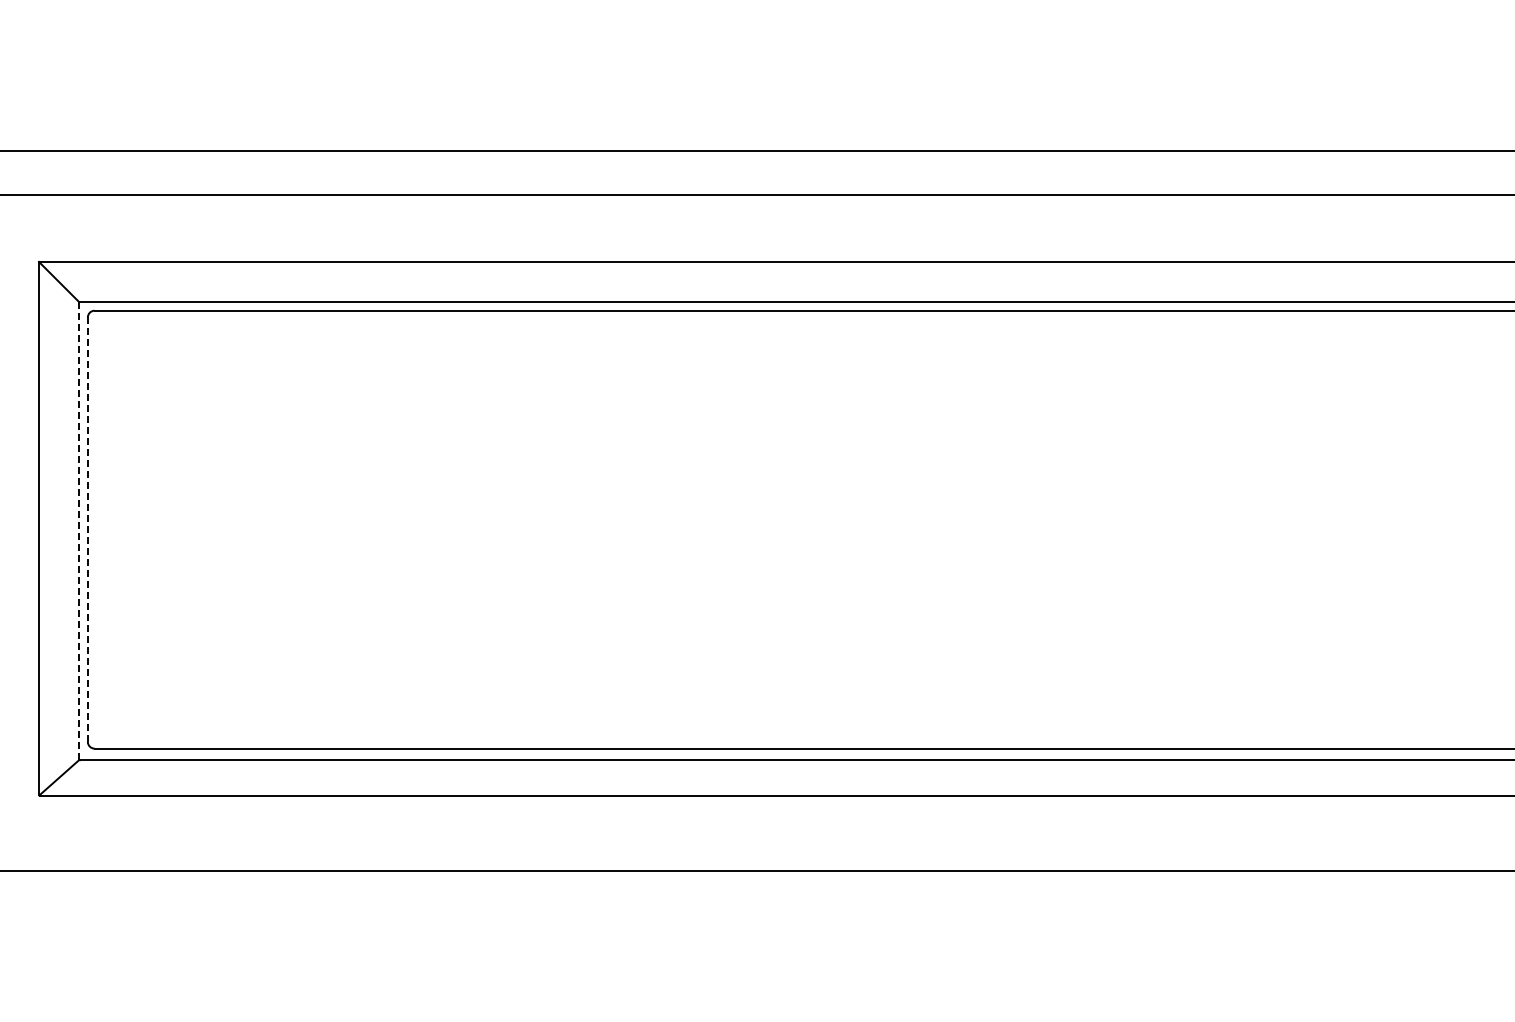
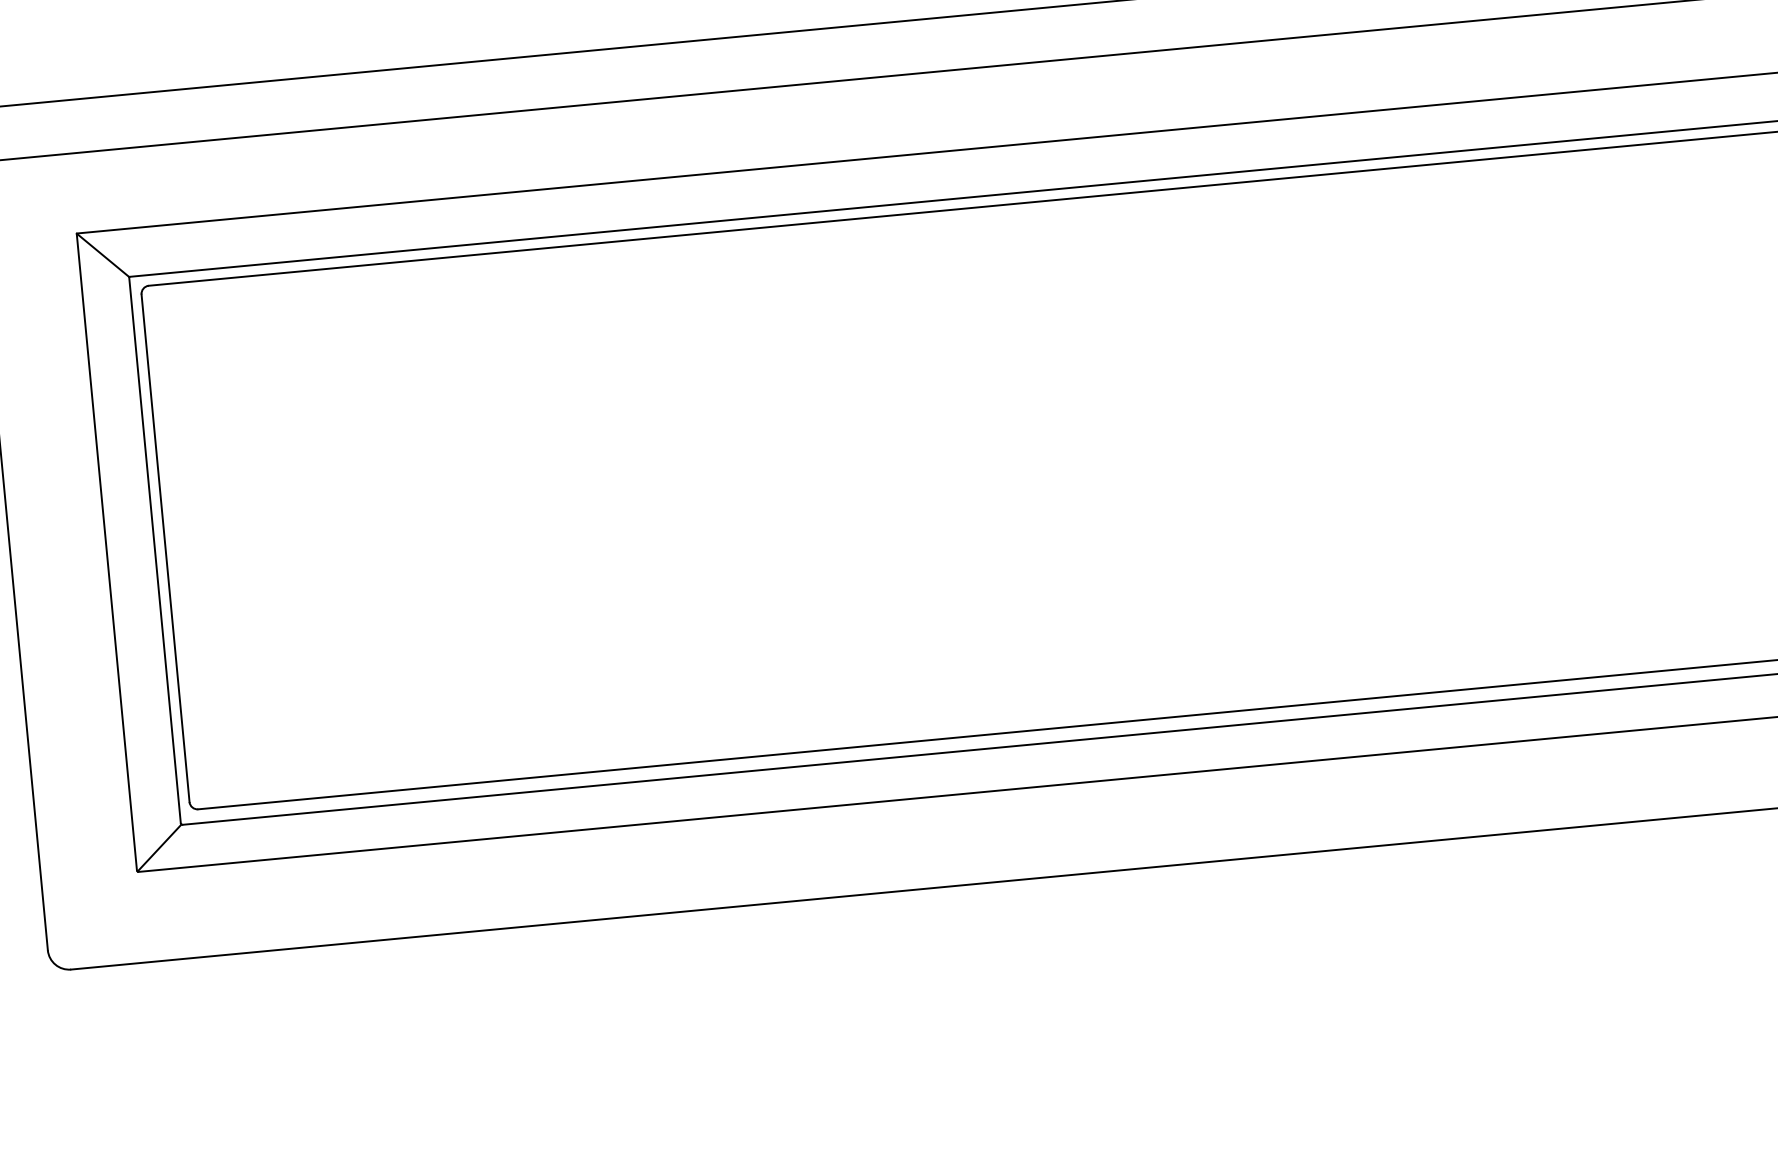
line: (87, 529) -> (165, 548), dashed -> solid
line: (78, 530) -> (154, 550), dashed -> solid

